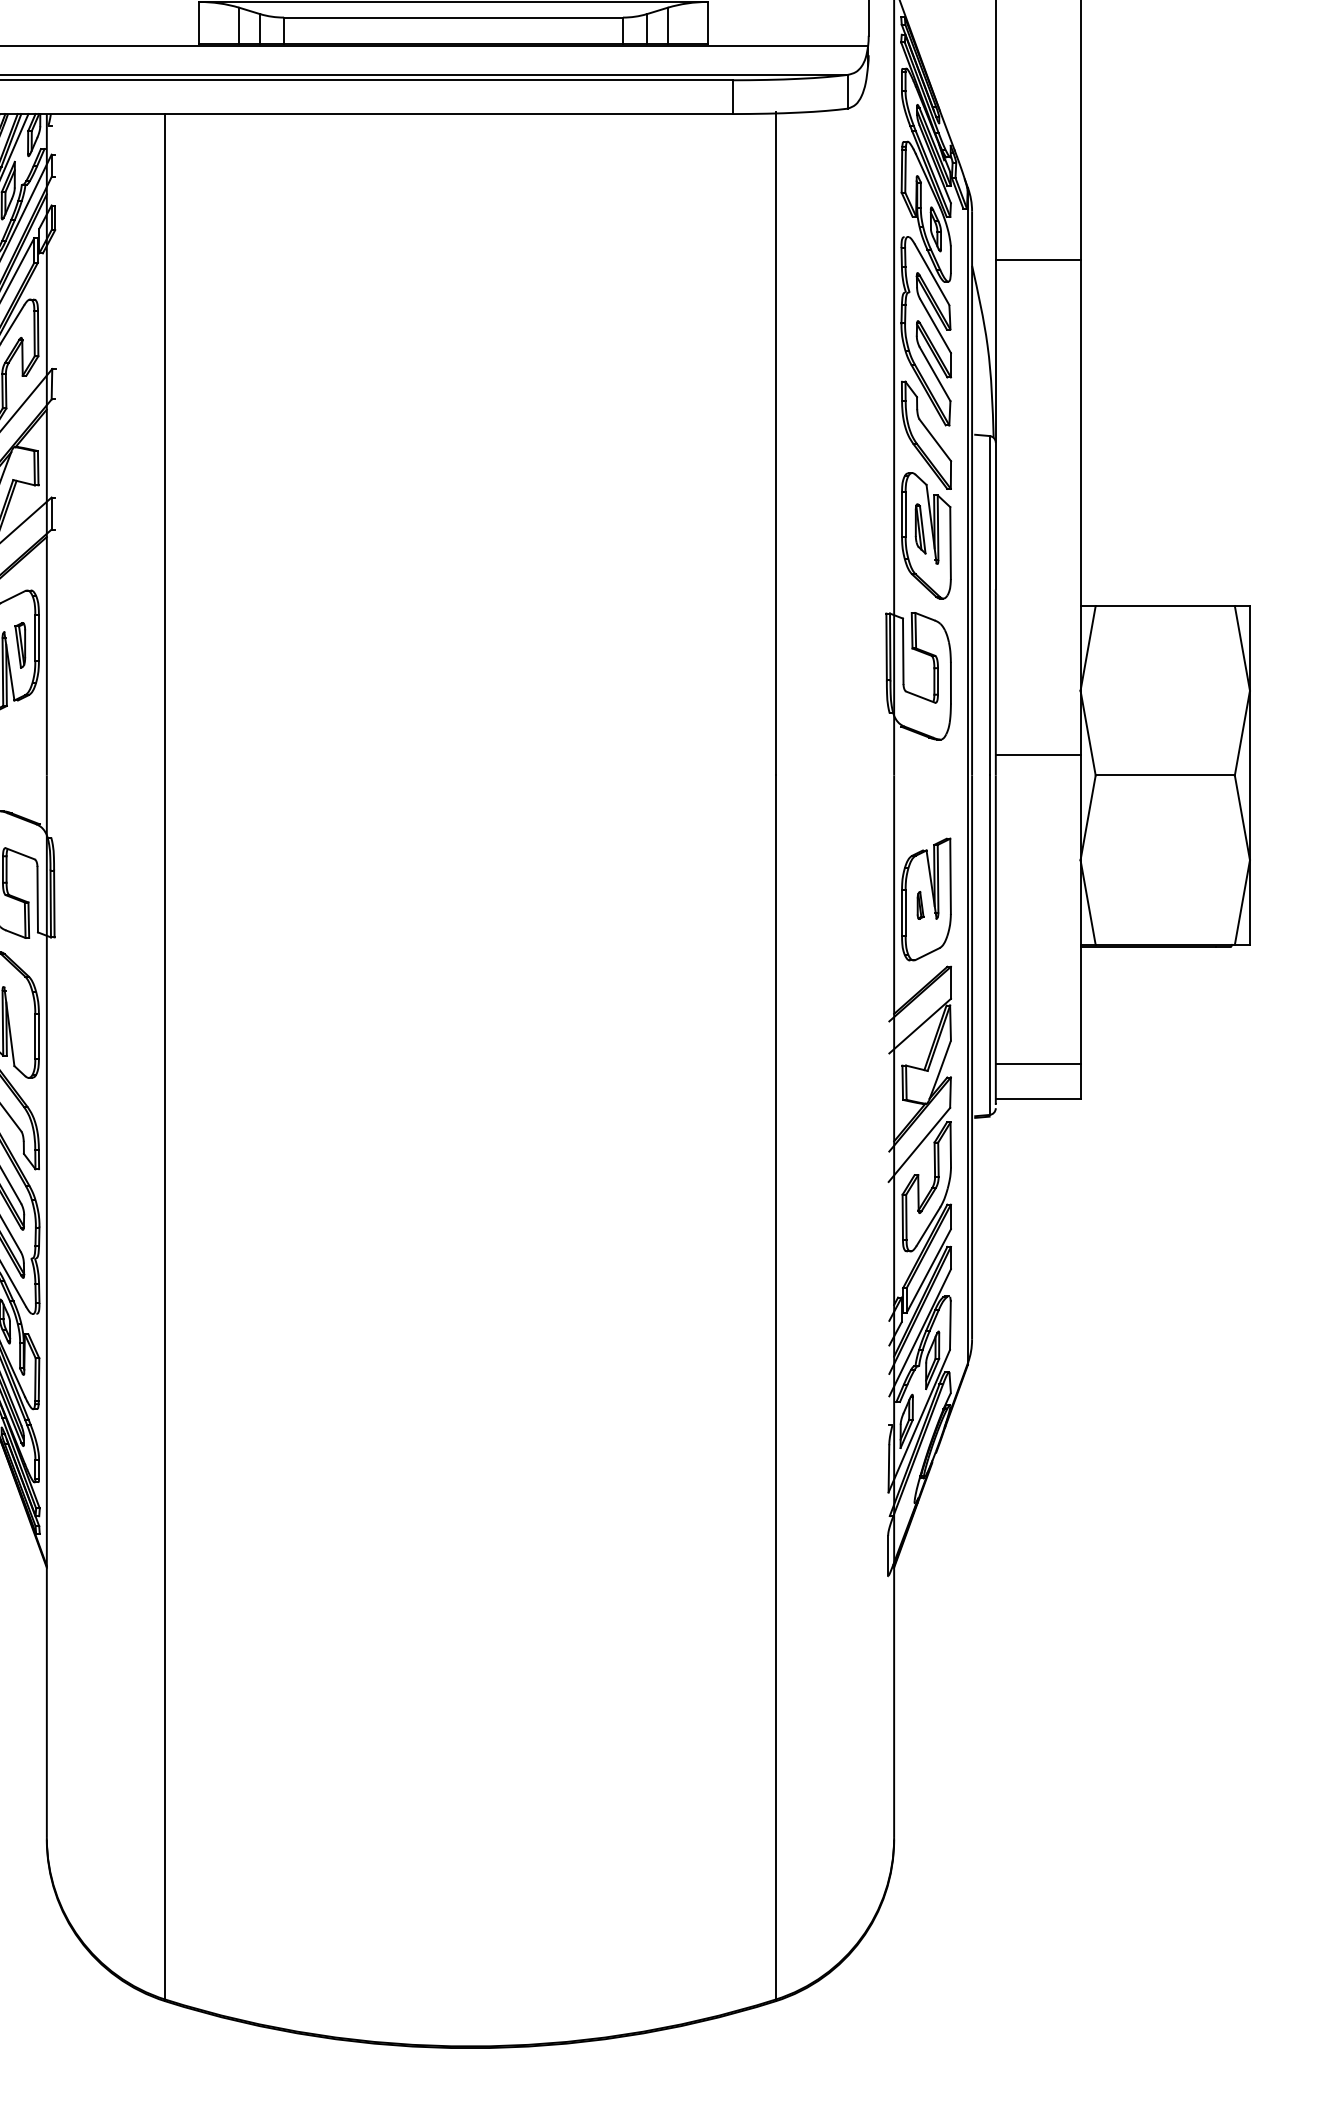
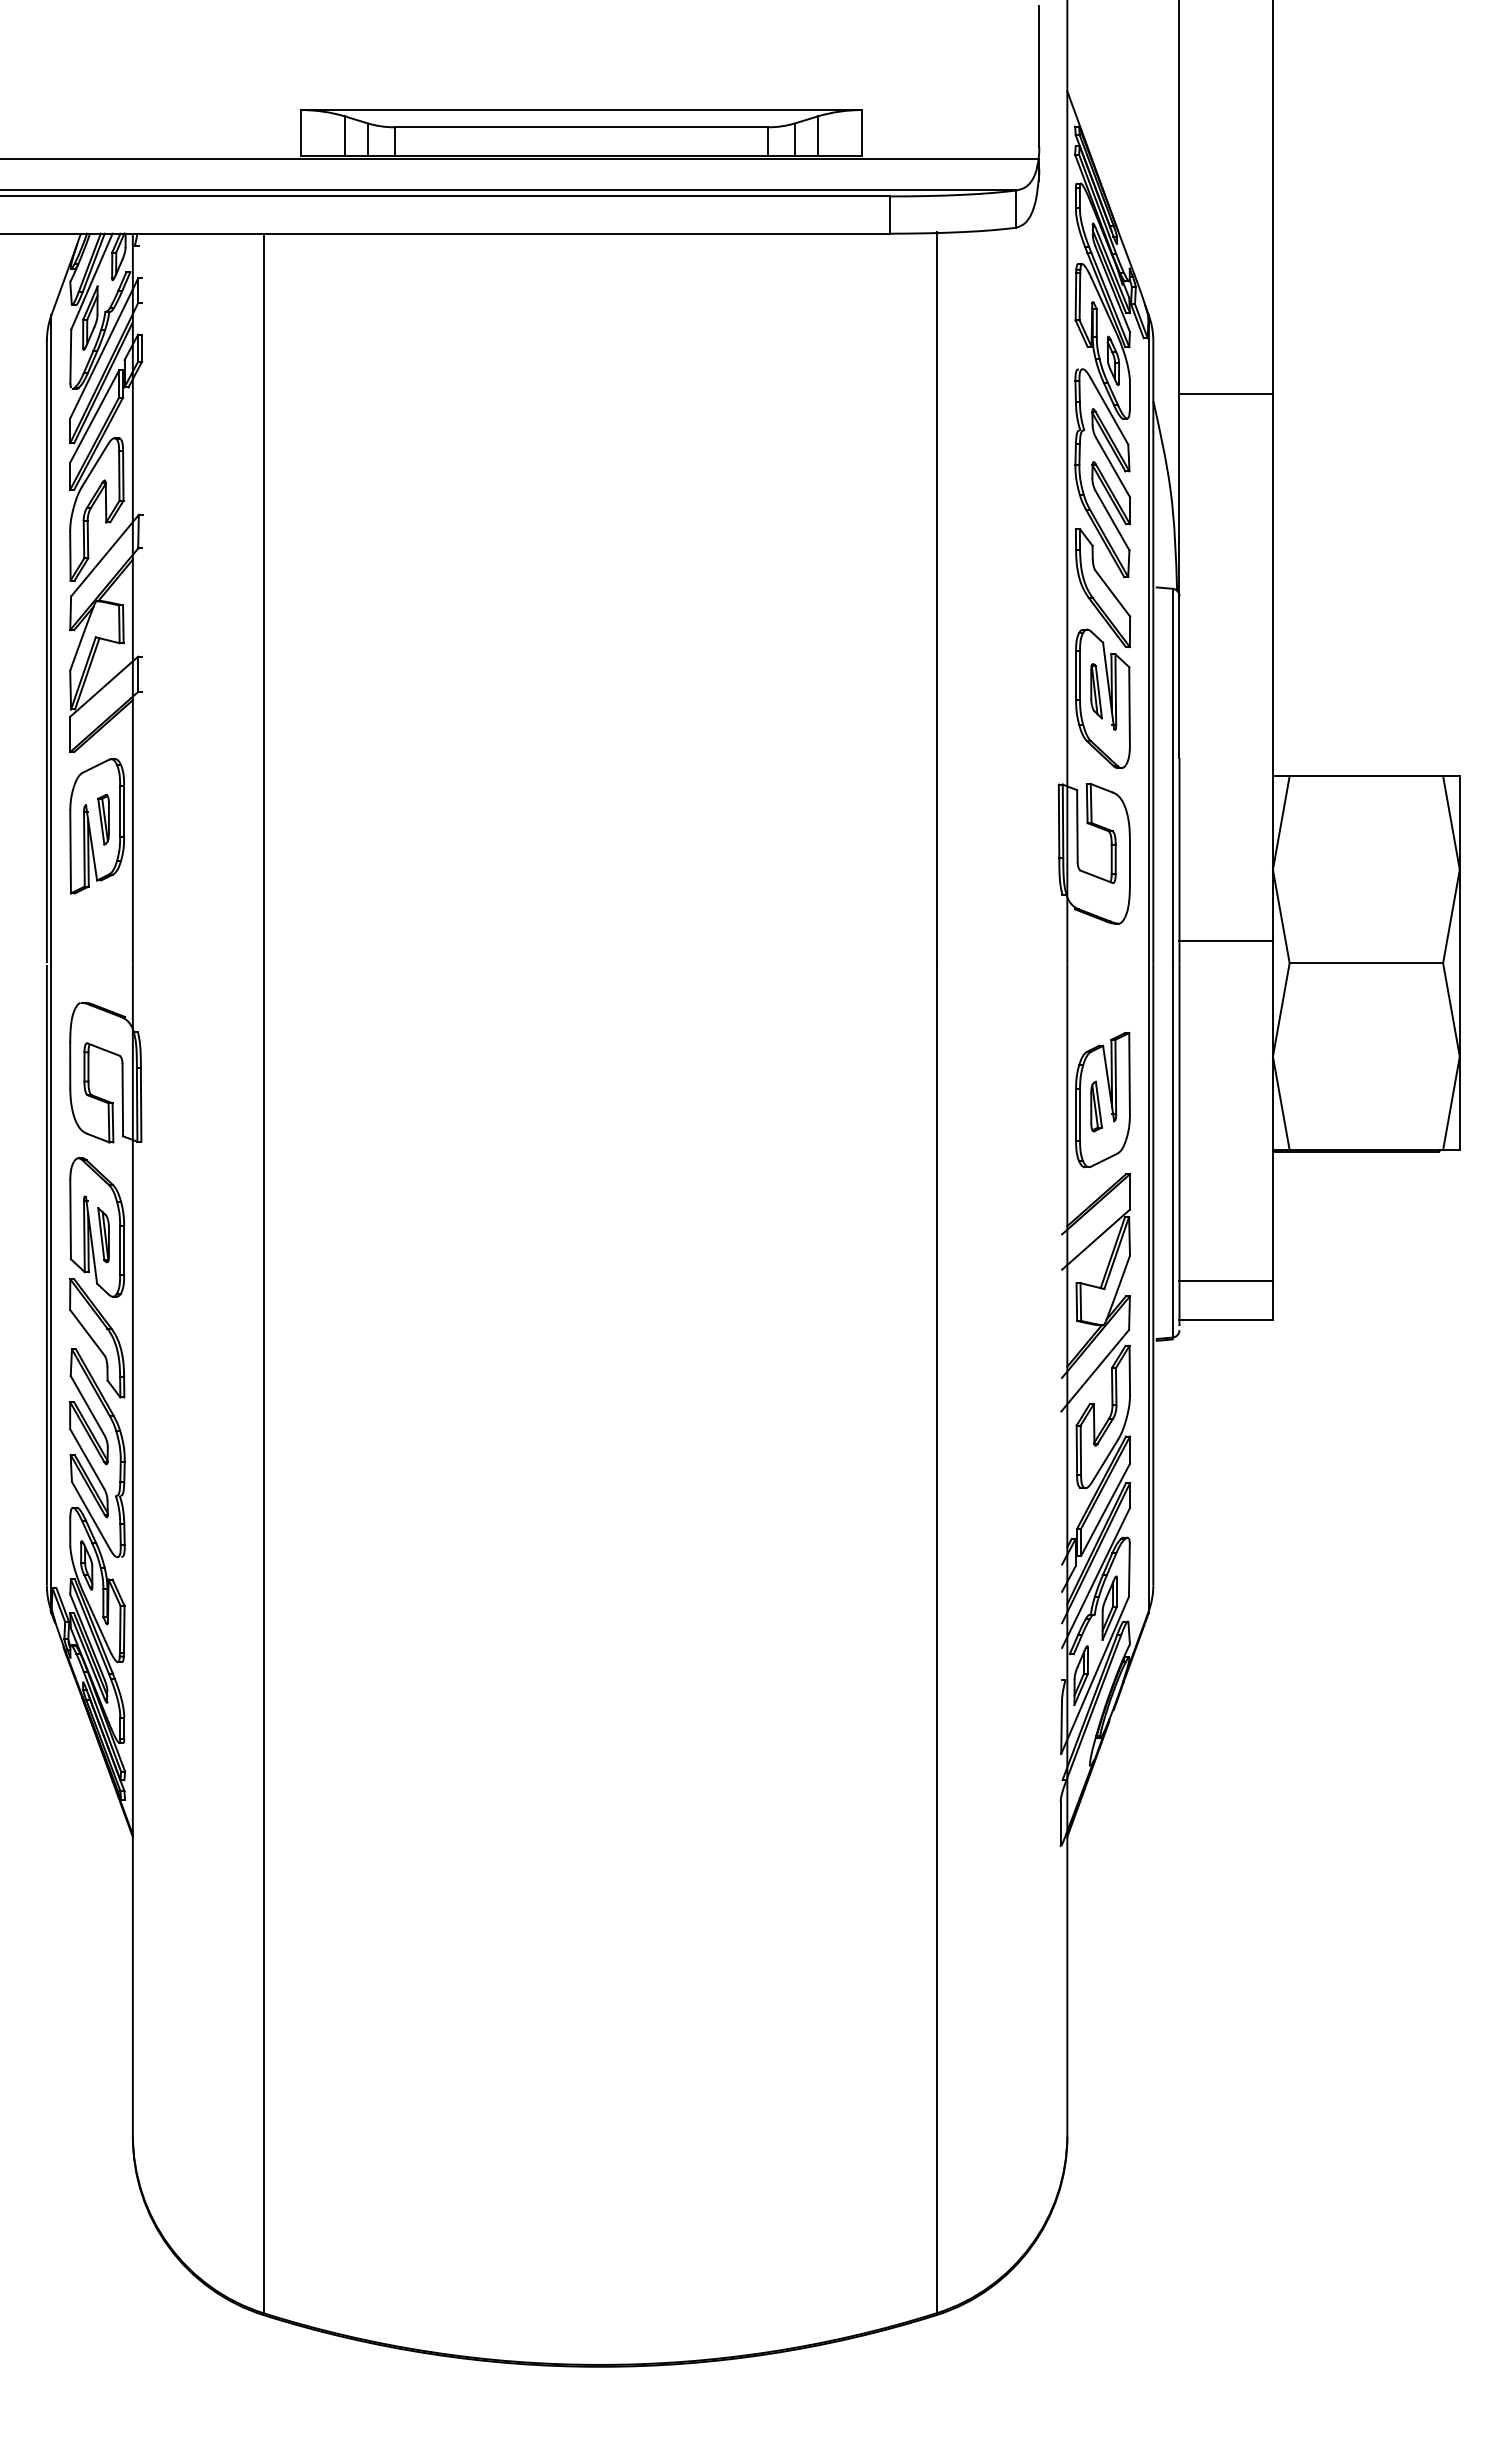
part: (920, 905) -> (1096, 1106), size x1.67
part: (20, 1022) -> (103, 1235), added

